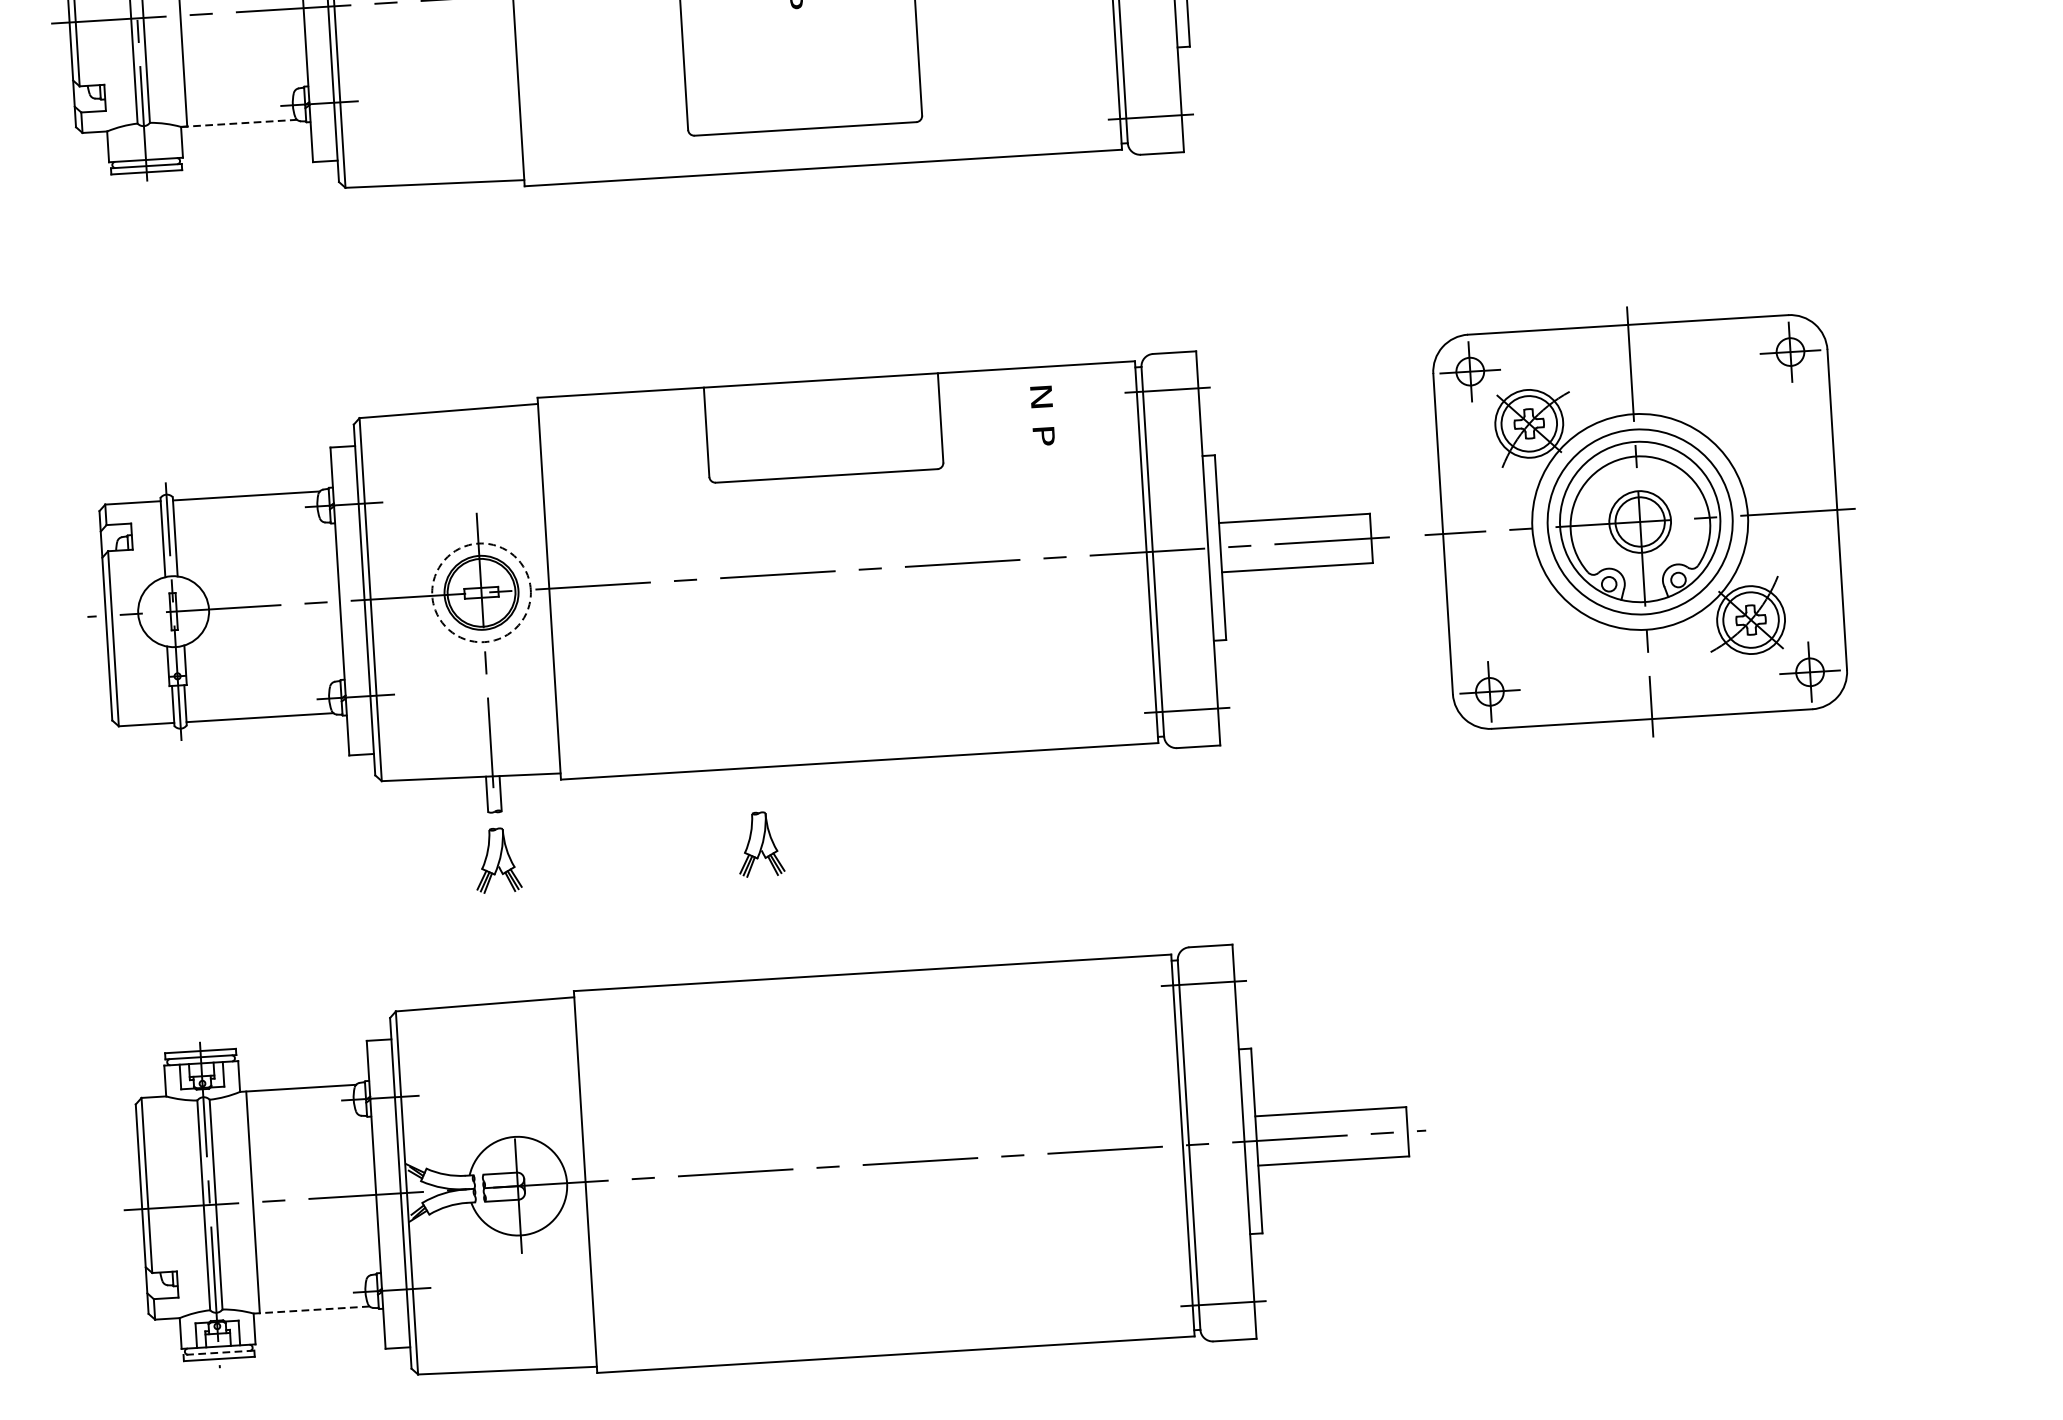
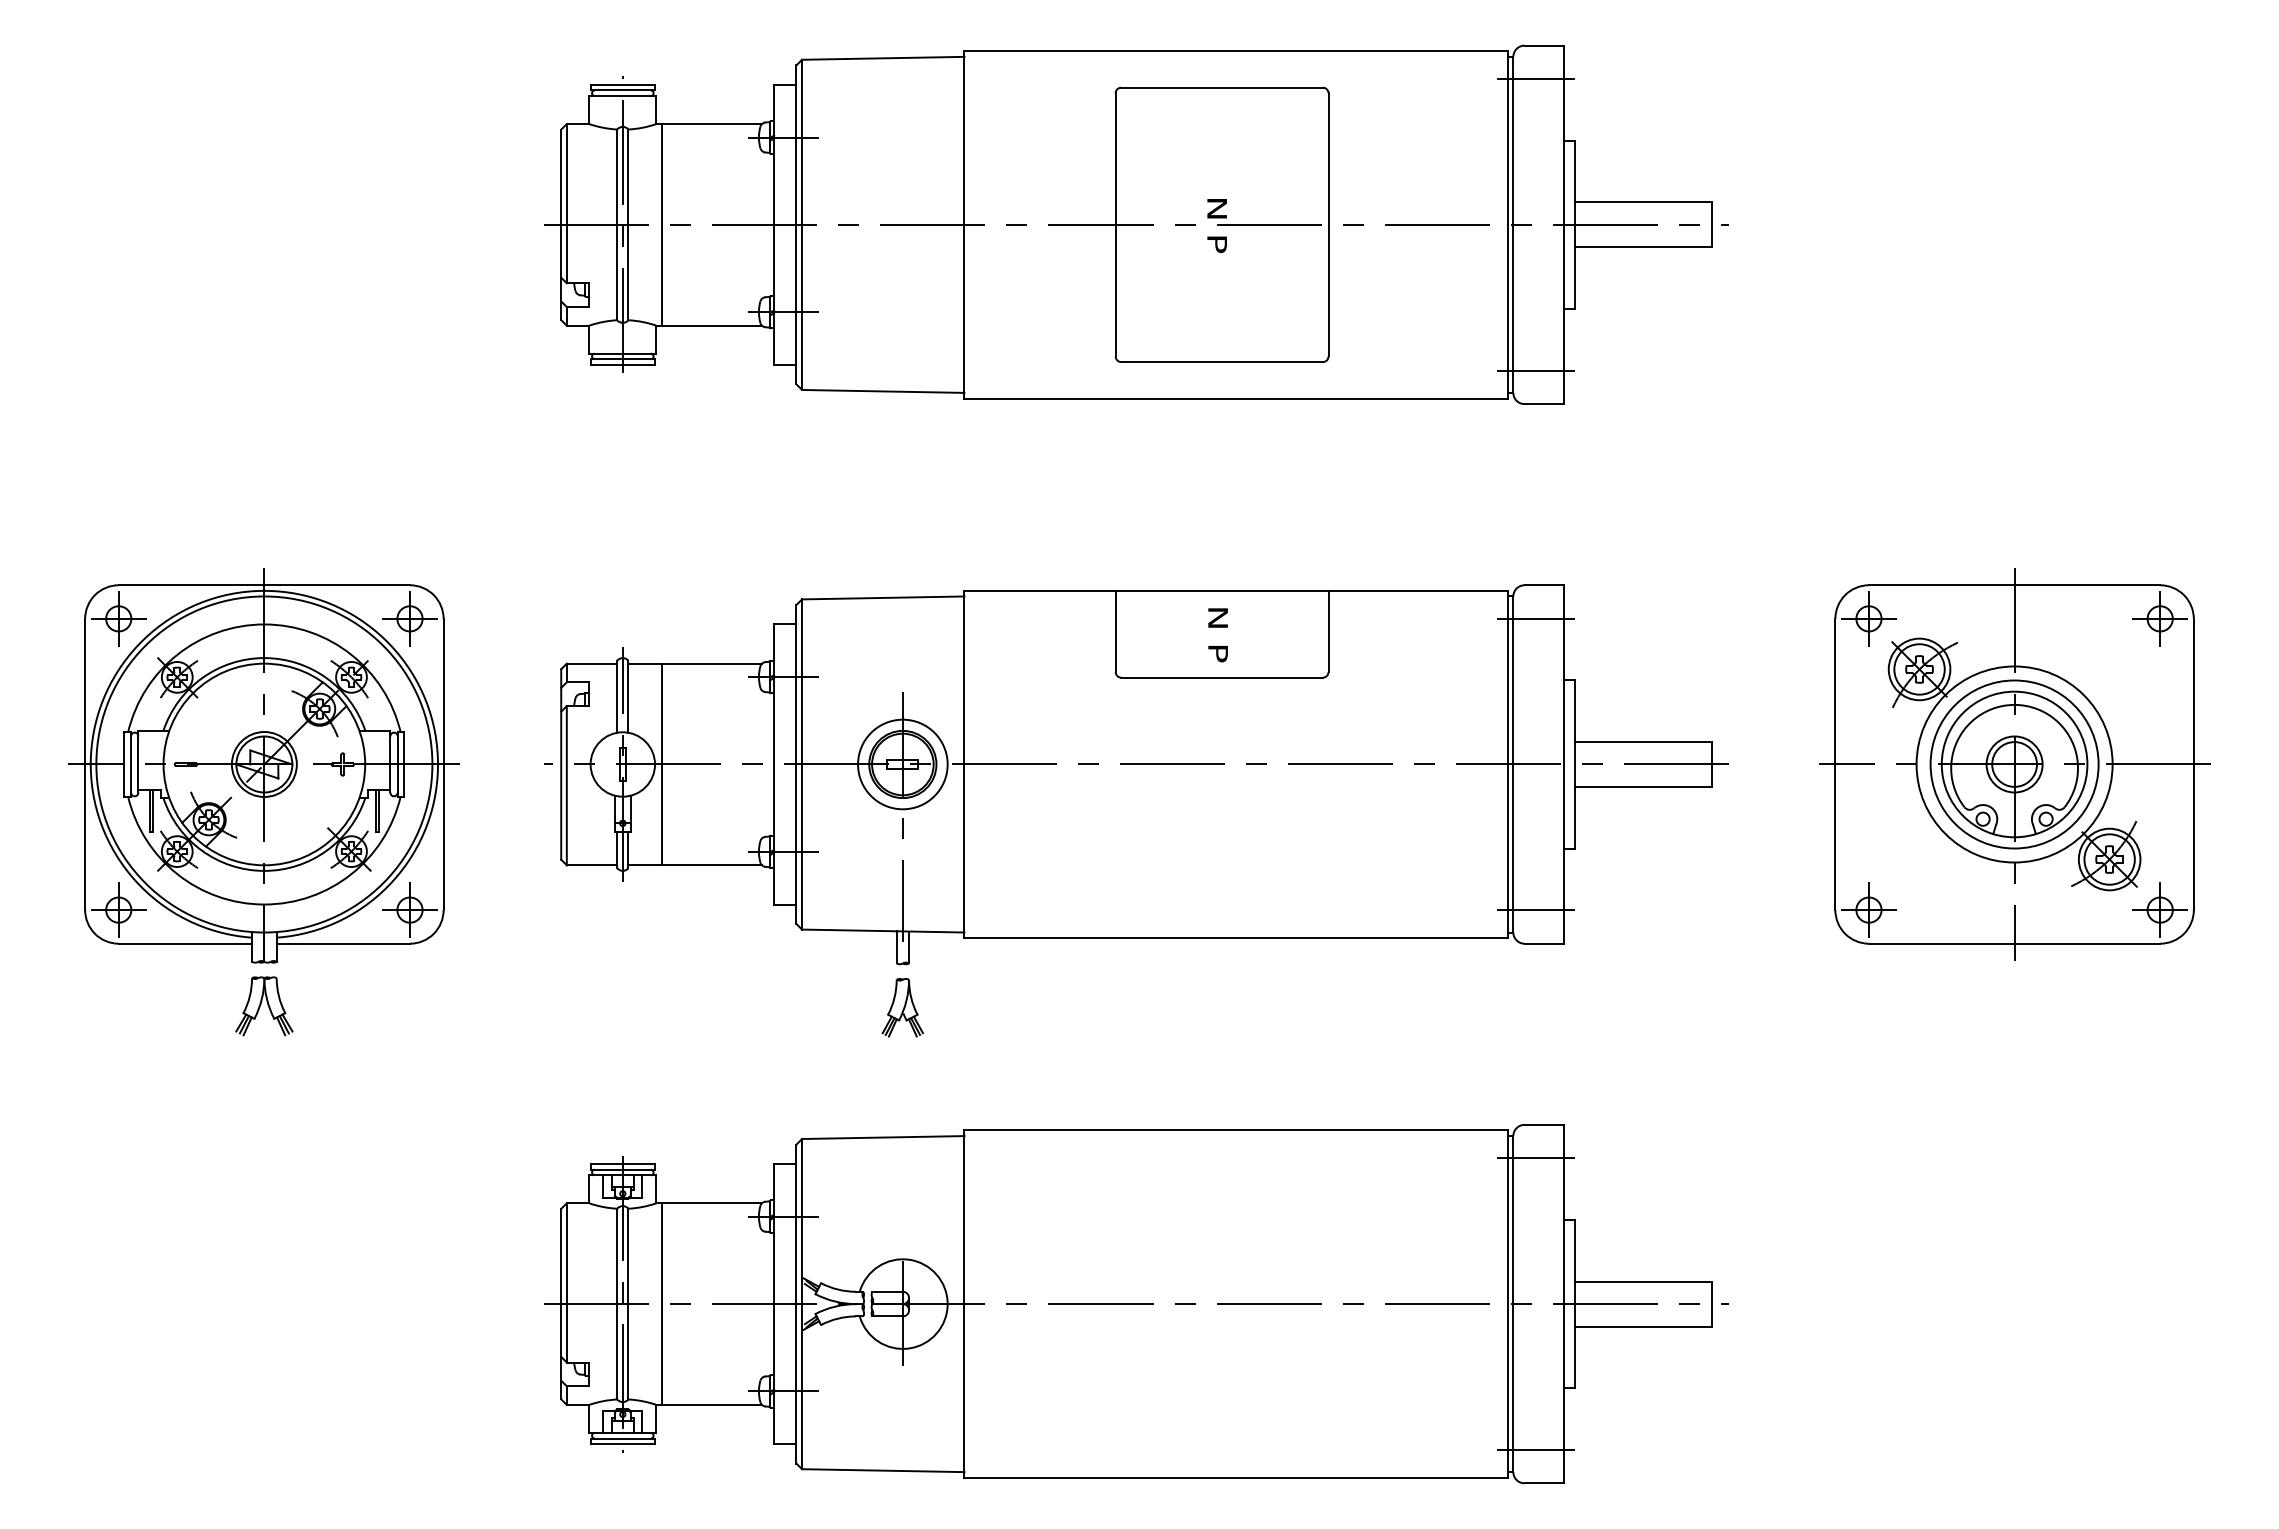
line: (239, 123) -> (709, 325), dashed -> solid
text: (1042, 416) -> (1217, 635), moved
part: (1640, 521) -> (2014, 764), moved
circle: (481, 592) -> (902, 764), dashed -> solid
line: (217, 609) -> (662, 764), added
part: (760, 843) -> (1141, 1007), removed
line: (311, 1309) -> (709, 1404), dashed -> solid
line: (218, 1352) -> (622, 1438), dashed -> solid

